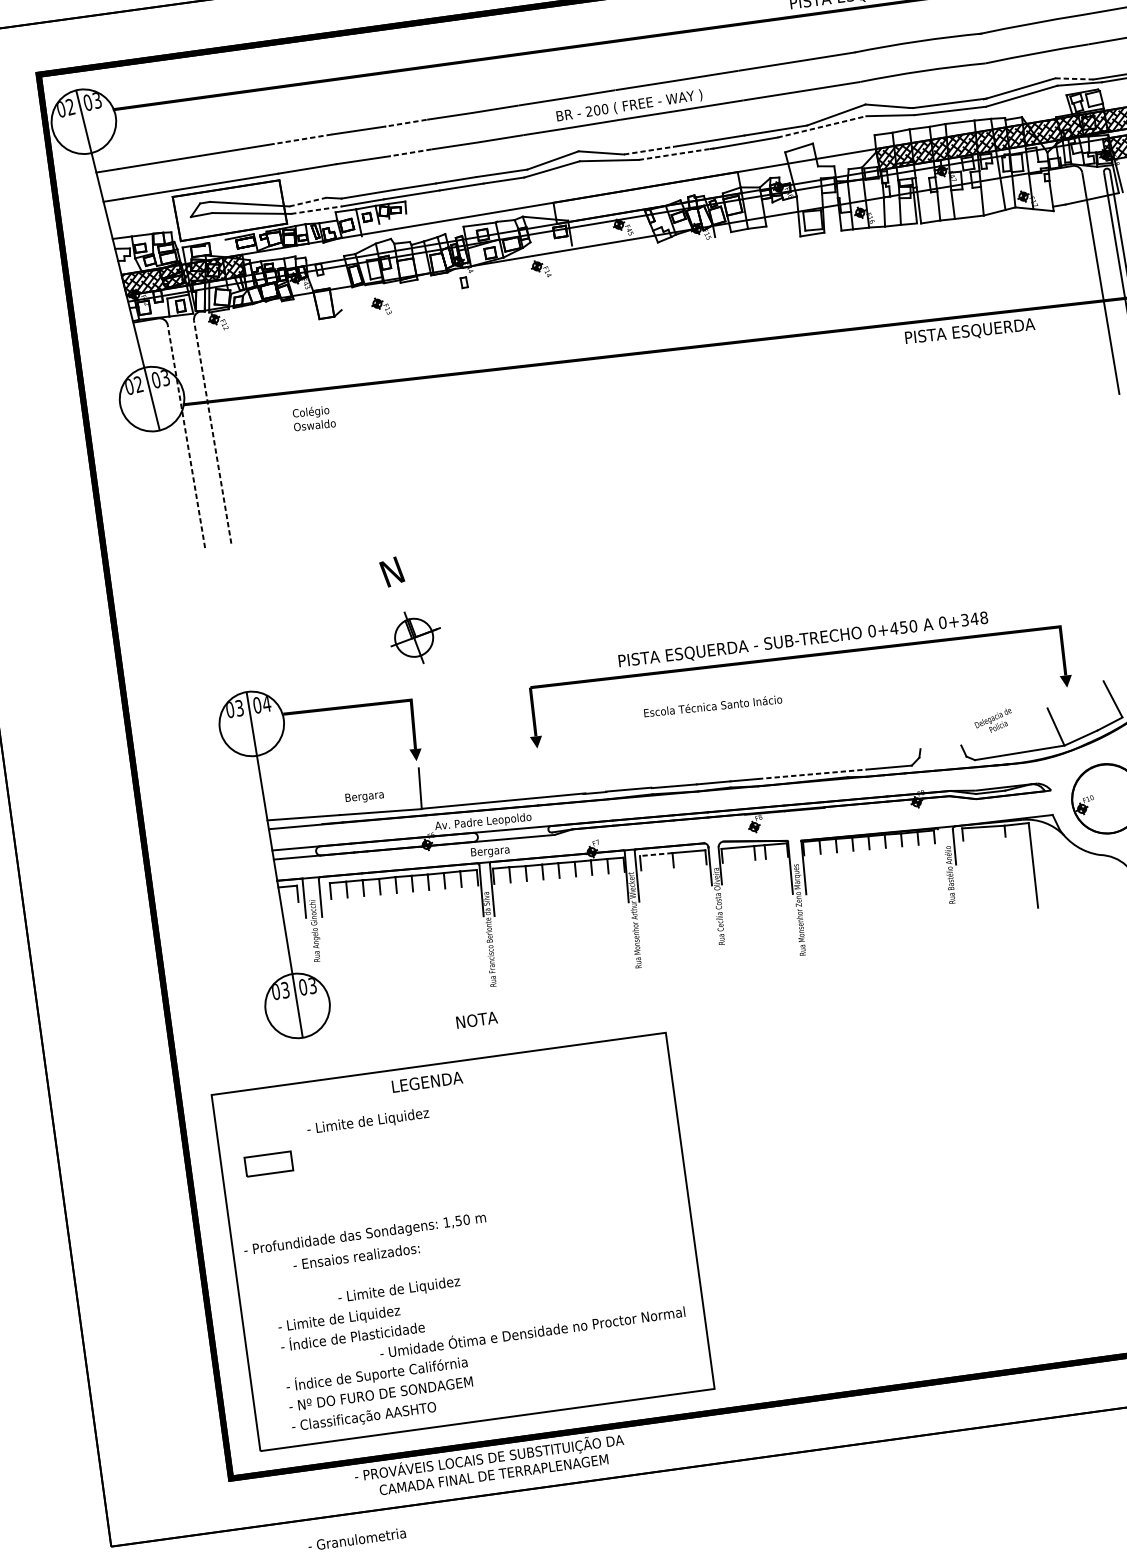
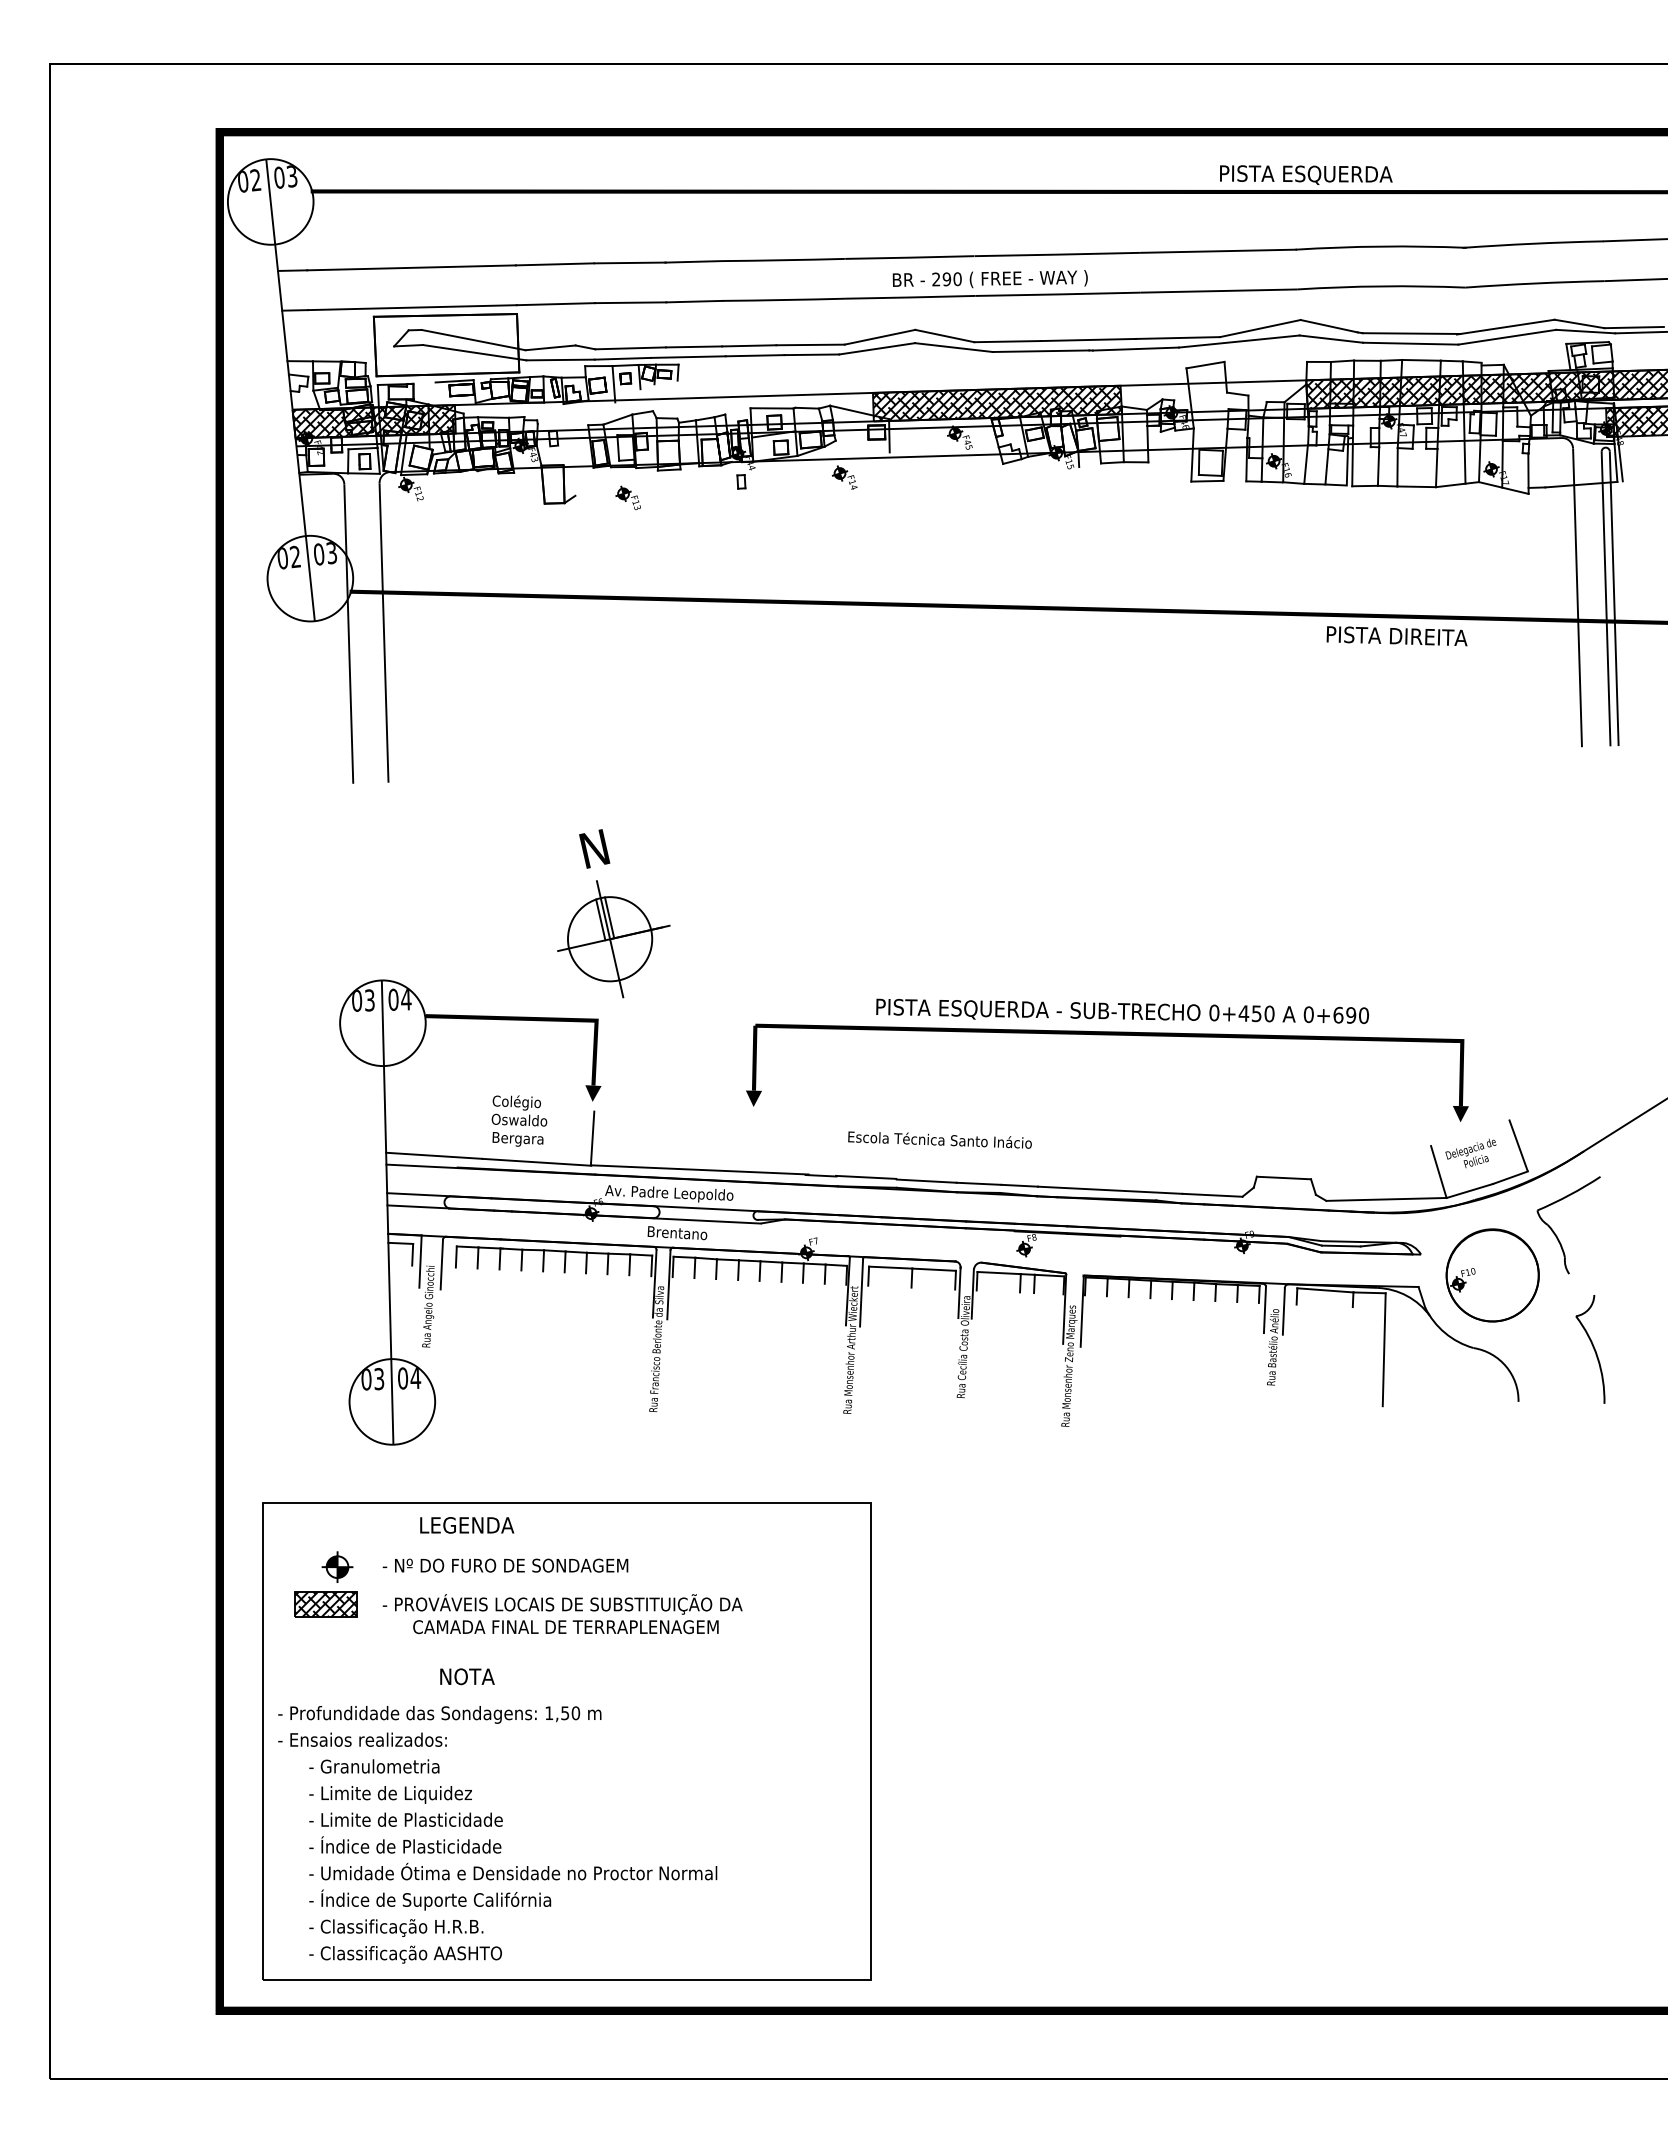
line: (1075, 79) -> (1580, 324), dashed -> solid
text: (596, 110) -> (946, 279), 200 -> 290
line: (405, 123) -> (692, 261), dashed -> solid
line: (822, 126) -> (1239, 341), dashed -> solid
line: (302, 139) -> (554, 264), dashed -> solid
line: (649, 150) -> (1008, 341), dashed -> solid
line: (410, 152) -> (693, 301), dashed -> solid
line: (675, 154) -> (1041, 351), dashed -> solid
hatch: (647, 197) -> (997, 403), added
line: (308, 201) -> (551, 347), dashed -> solid
line: (317, 210) -> (561, 360), dashed -> solid
text: (969, 331) -> (1396, 636), PISTA ESQUERDA -> PISTA DIREITA
text: (313, 417) -> (519, 1110), moved
line: (213, 432) -> (384, 633), dashed -> solid
line: (186, 436) -> (348, 634), dashed -> solid
text: (973, 618) -> (1350, 1014), 0+348 -> 0+690
part: (415, 637) -> (613, 939), size x1.67
text: (712, 705) -> (939, 1139), moved
text: (993, 721) -> (1470, 1153), moved
line: (940, 747) -> (1283, 1177), added
line: (812, 774) -> (1110, 1190), dashed -> solid
line: (939, 847) -> (1264, 1309), added
text: (496, 851) -> (681, 1234), Bergara -> Brentano
line: (656, 854) -> (890, 1267), dashed -> solid
text: (312, 986) -> (415, 1378), 03 -> 04
text: (477, 1019) -> (467, 1676), moved
text: (427, 1082) -> (467, 1525), moved
text: (404, 1117) -> (512, 1567), - Limite de Liquidez -> - Nº DO FURO DE SONDAGEM
part: (273, 1134) -> (337, 1566), added
hatch: (269, 1164) -> (326, 1604), added
text: (356, 1256) -> (362, 1739), moved
text: (399, 1290) -> (390, 1794), moved
text: (387, 1313) -> (454, 1821), - Limite de Liquidez -> - Limite de Plasticidade
text: (532, 1331) -> (513, 1871), moved
text: (385, 1394) -> (437, 1927), - Nº DO FURO DE SONDAGEM -> - Classificação H.R.B.
text: (490, 1465) -> (562, 1614), moved
text: (357, 1539) -> (374, 1766), moved

